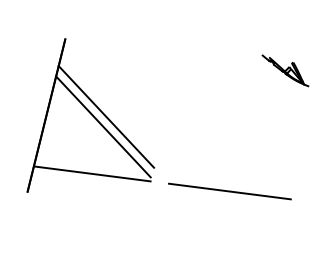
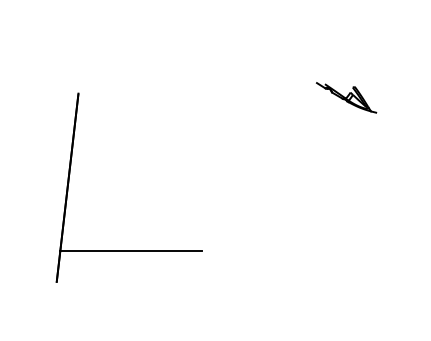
line: (106, 116) -> (139, 179), removed
line: (103, 126) -> (137, 192), removed
line: (229, 191) -> (298, 250), removed

